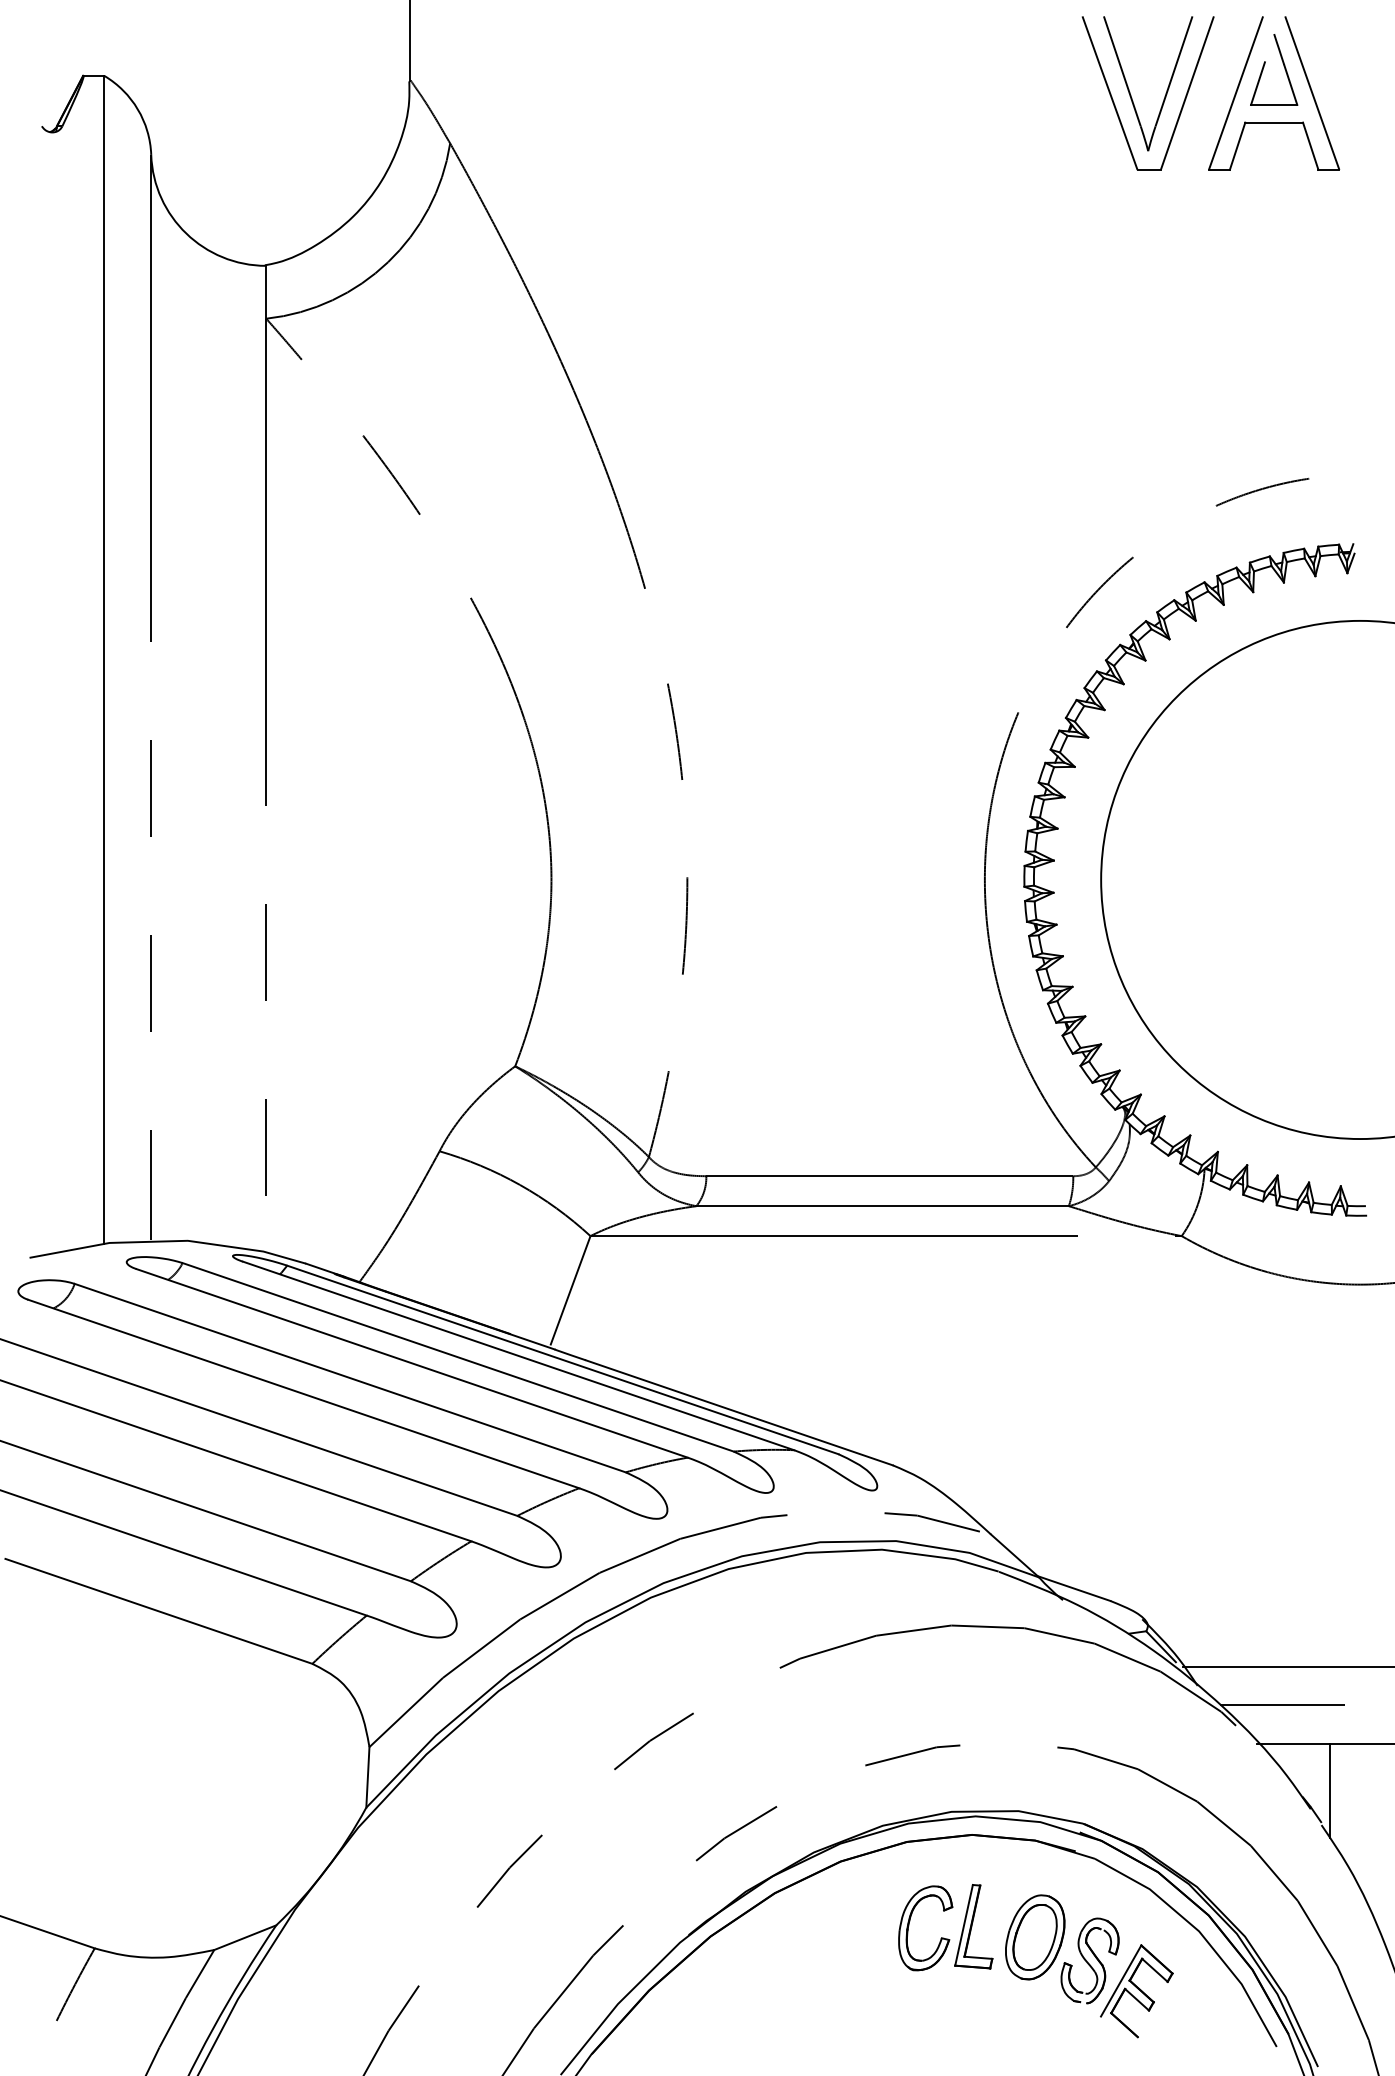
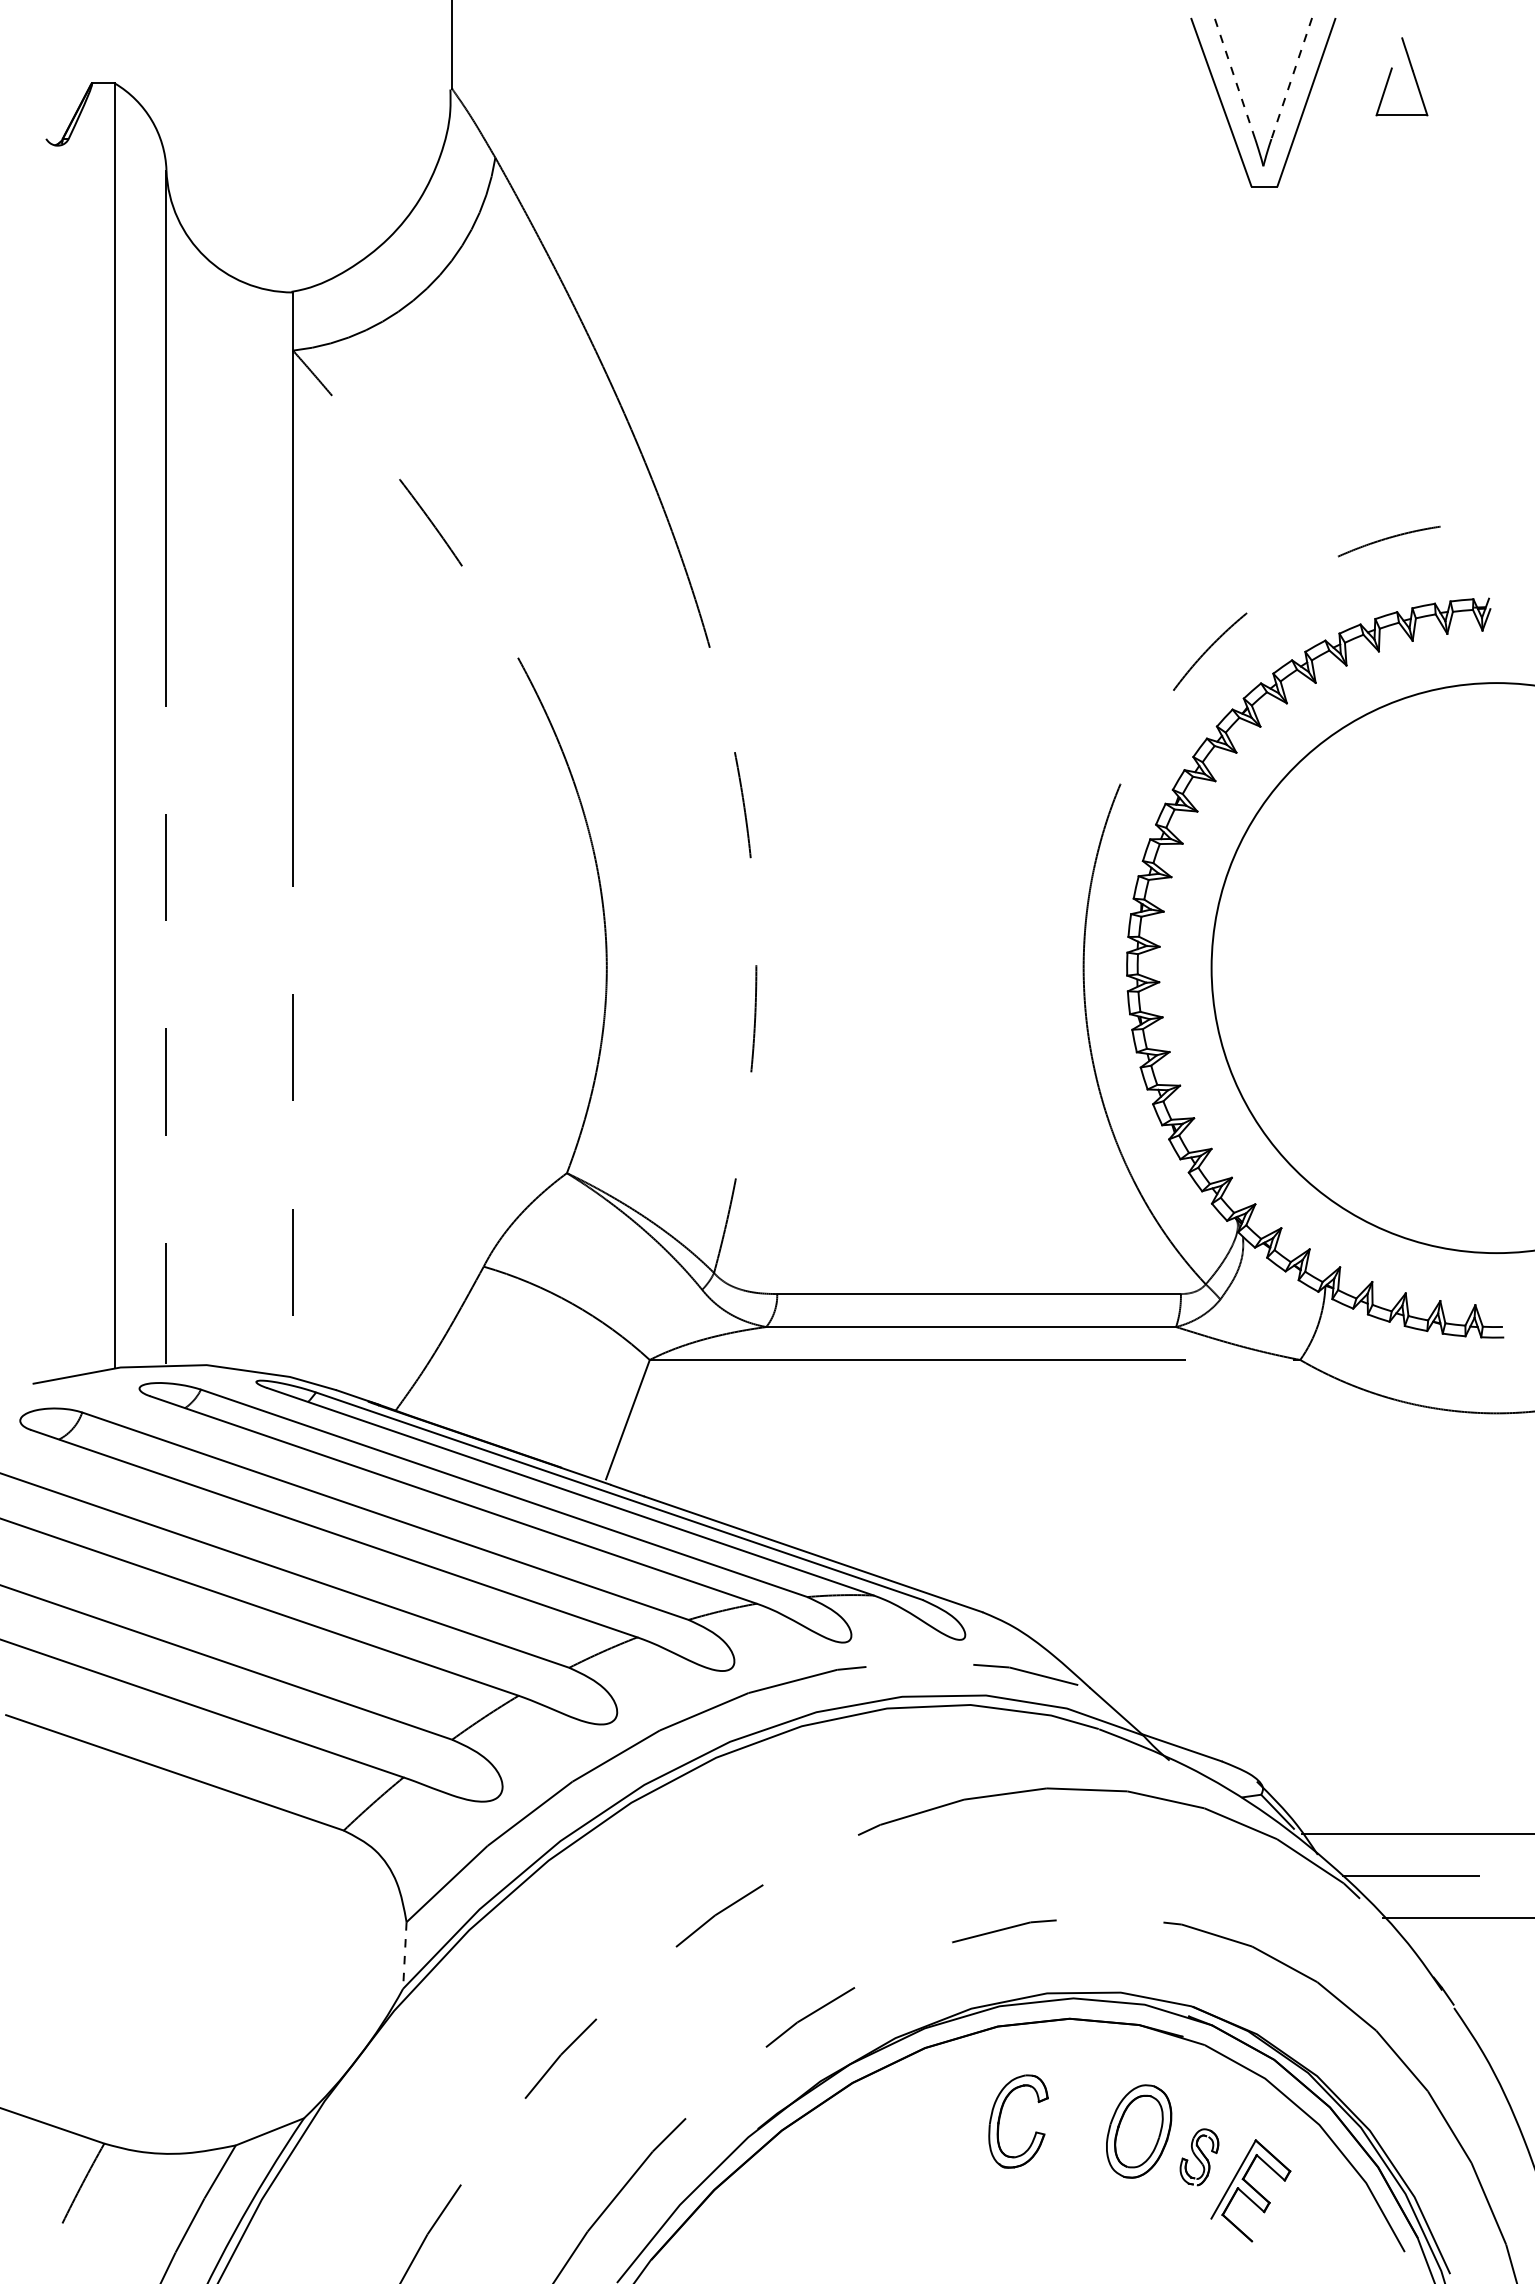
line: (1121, 71) -> (1234, 78), solid -> dashed
line: (1173, 71) -> (1291, 78), solid -> dashed
part: (1273, 122) -> (1401, 134), removed
line: (367, 1778) -> (404, 1956), solid -> dashed
line: (1330, 1791) -> (1463, 1970), removed
part: (973, 1926) -> (1071, 2119), removed
part: (1090, 1960) -> (1199, 2156), size x0.6

